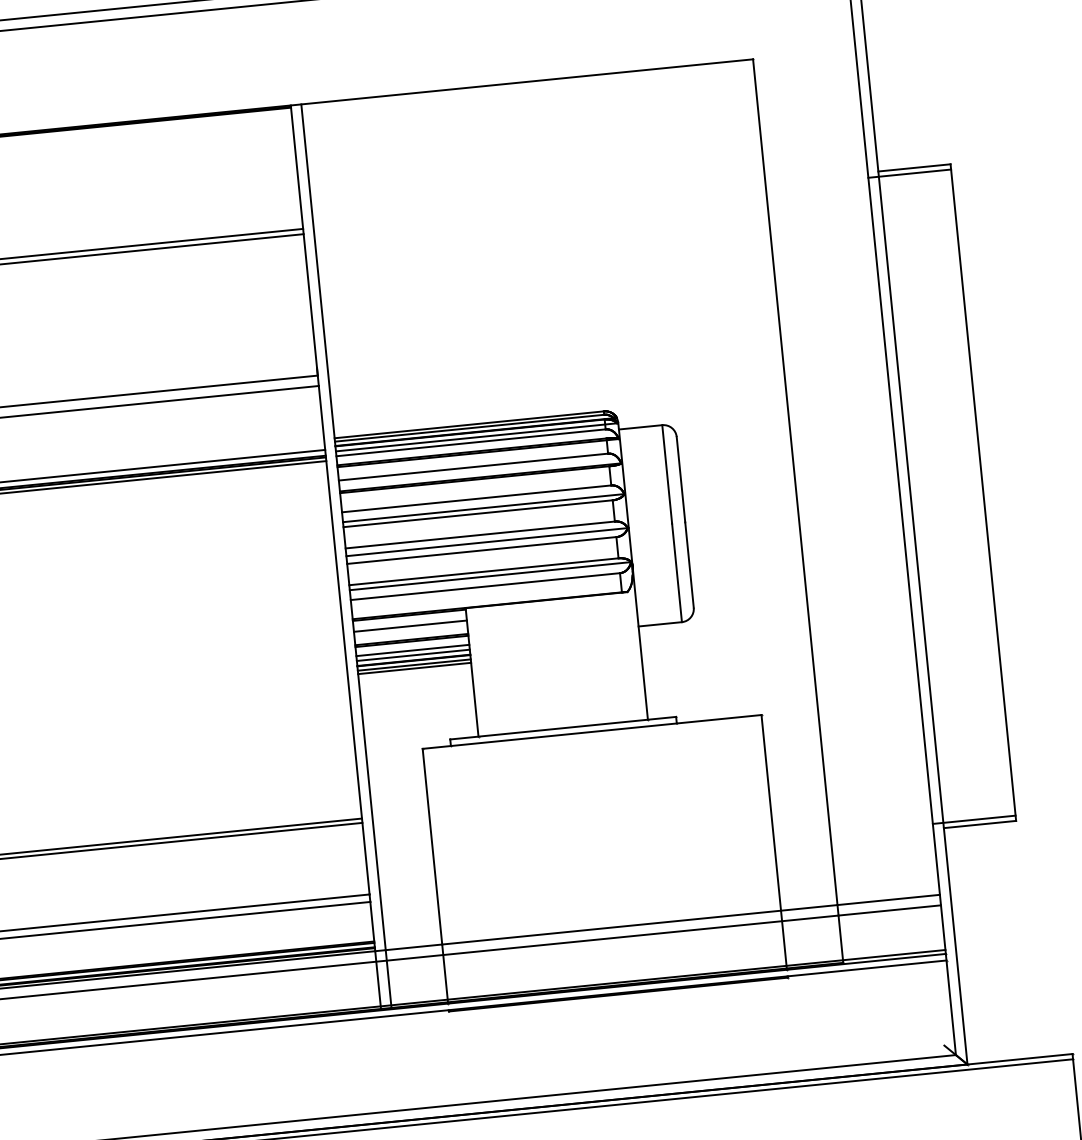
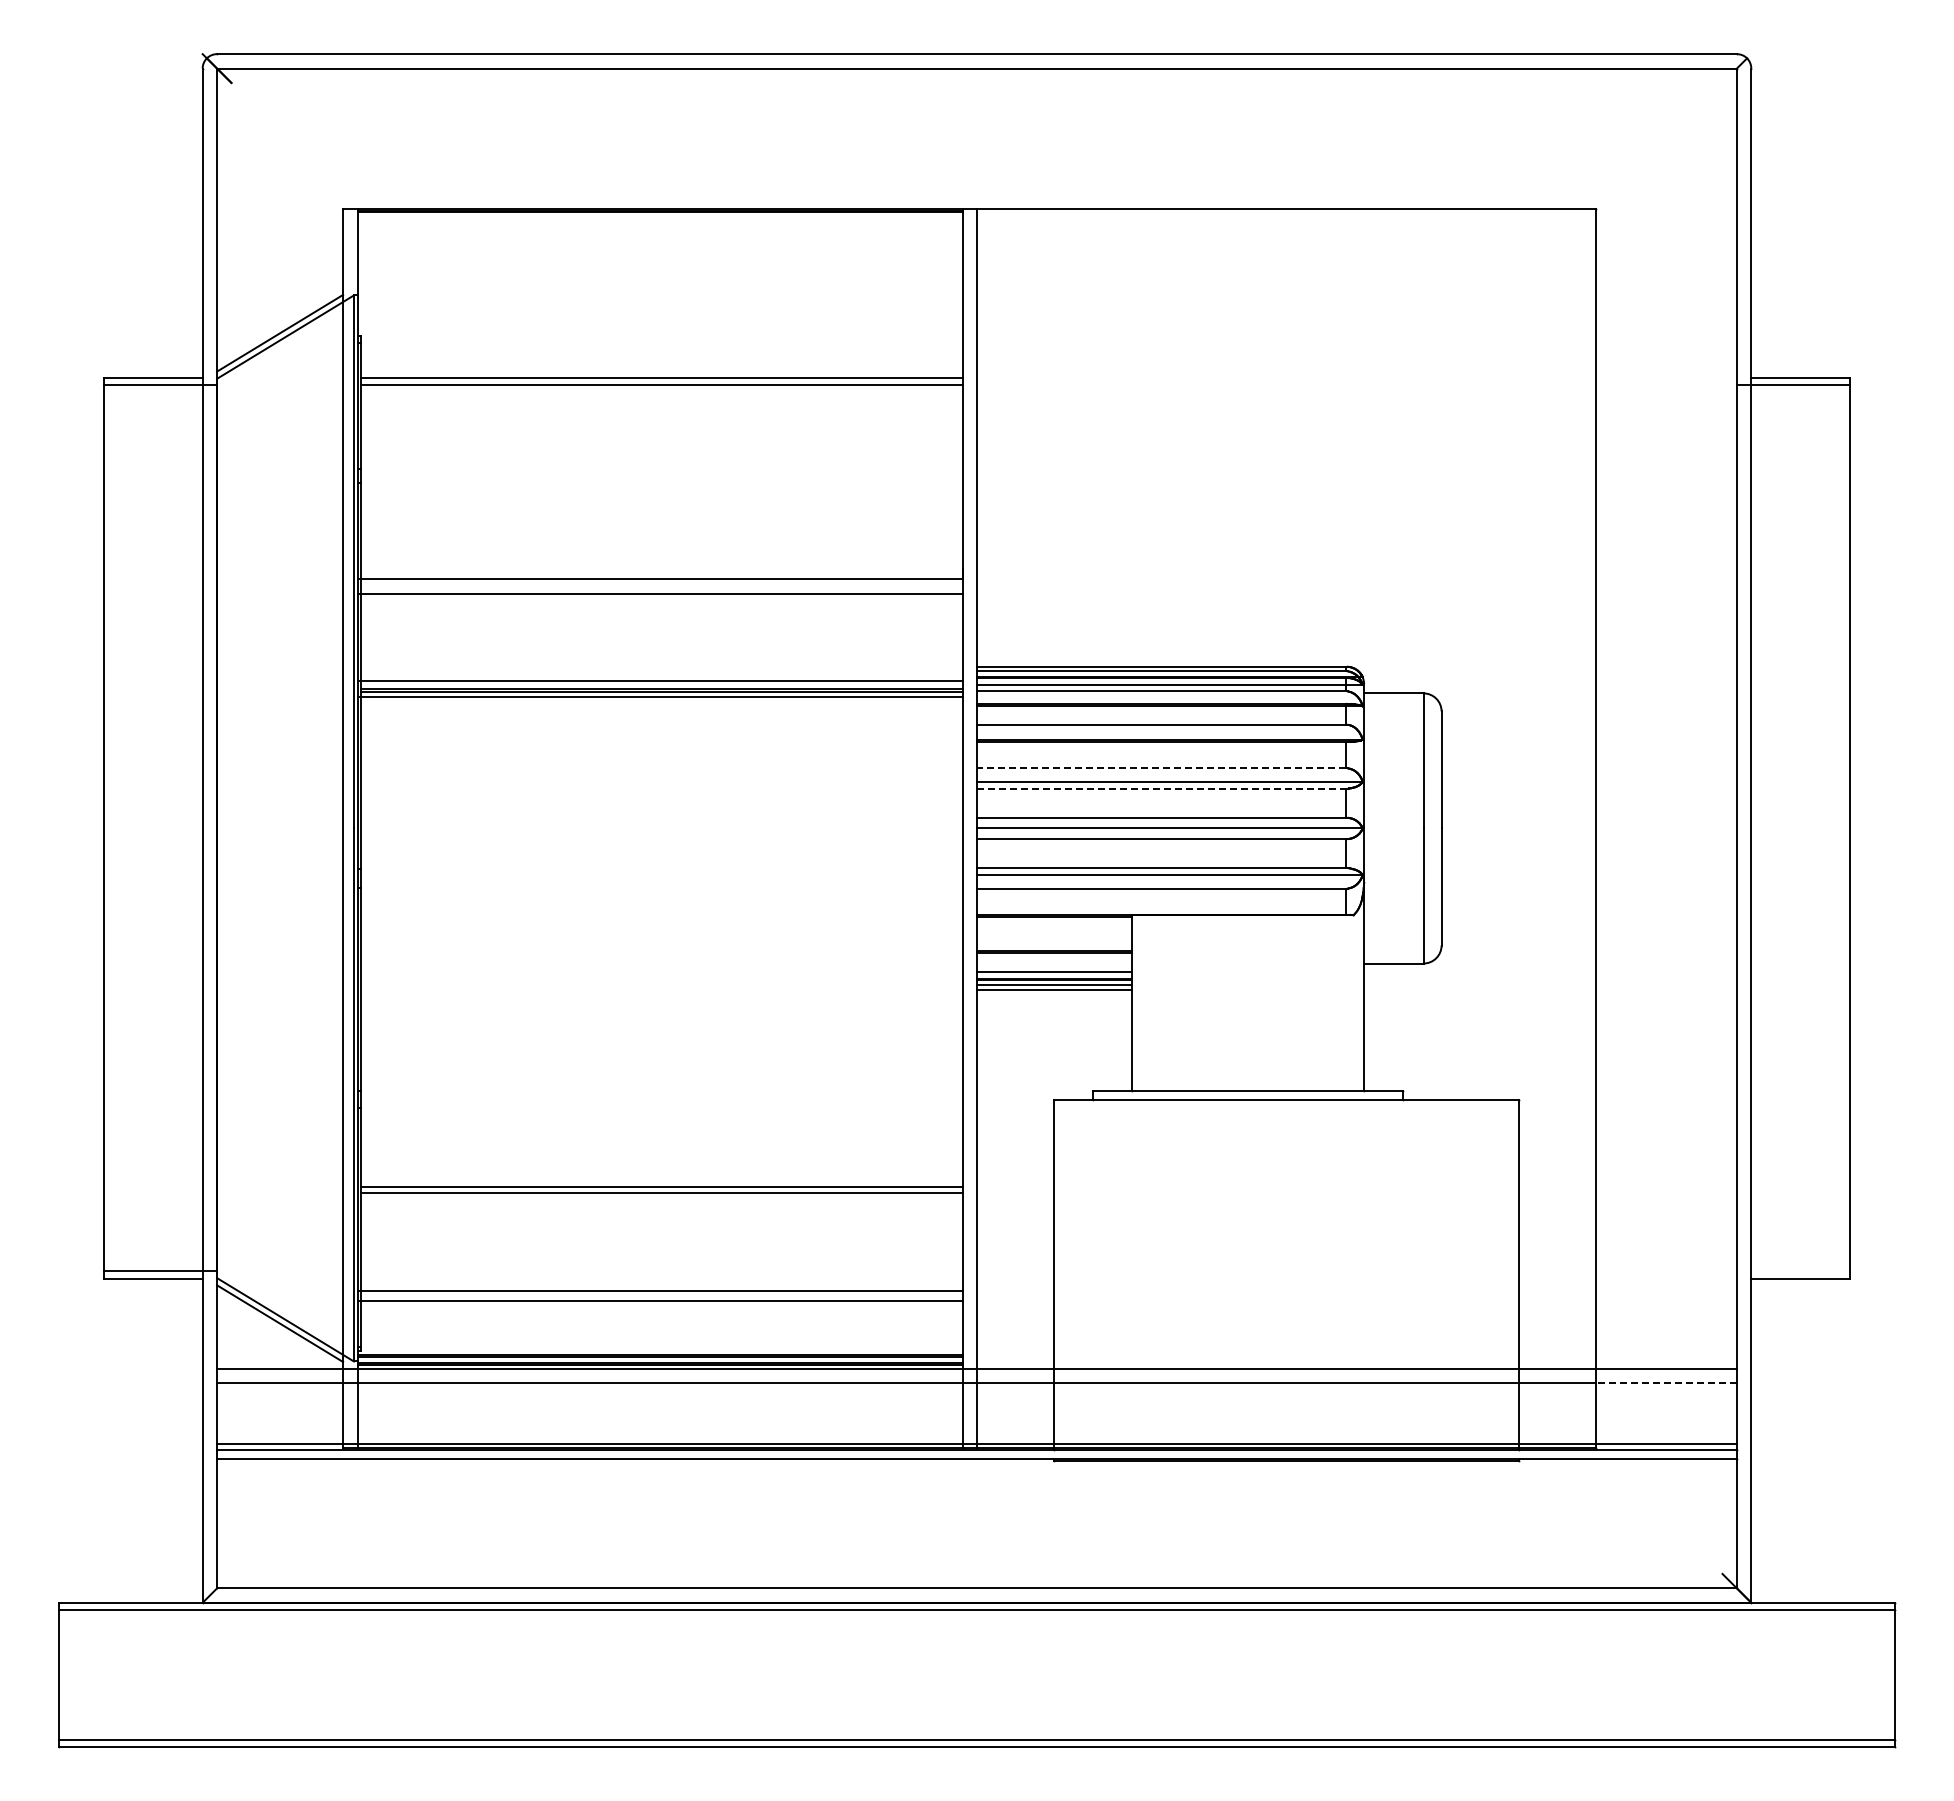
line: (476, 499) -> (1161, 768), solid -> dashed
line: (478, 513) -> (1161, 788), solid -> dashed
line: (409, 626) -> (1053, 932), removed
line: (412, 650) -> (1053, 965), removed
line: (974, 819) -> (1793, 1271), removed
line: (889, 910) -> (1666, 1383), solid -> dashed

